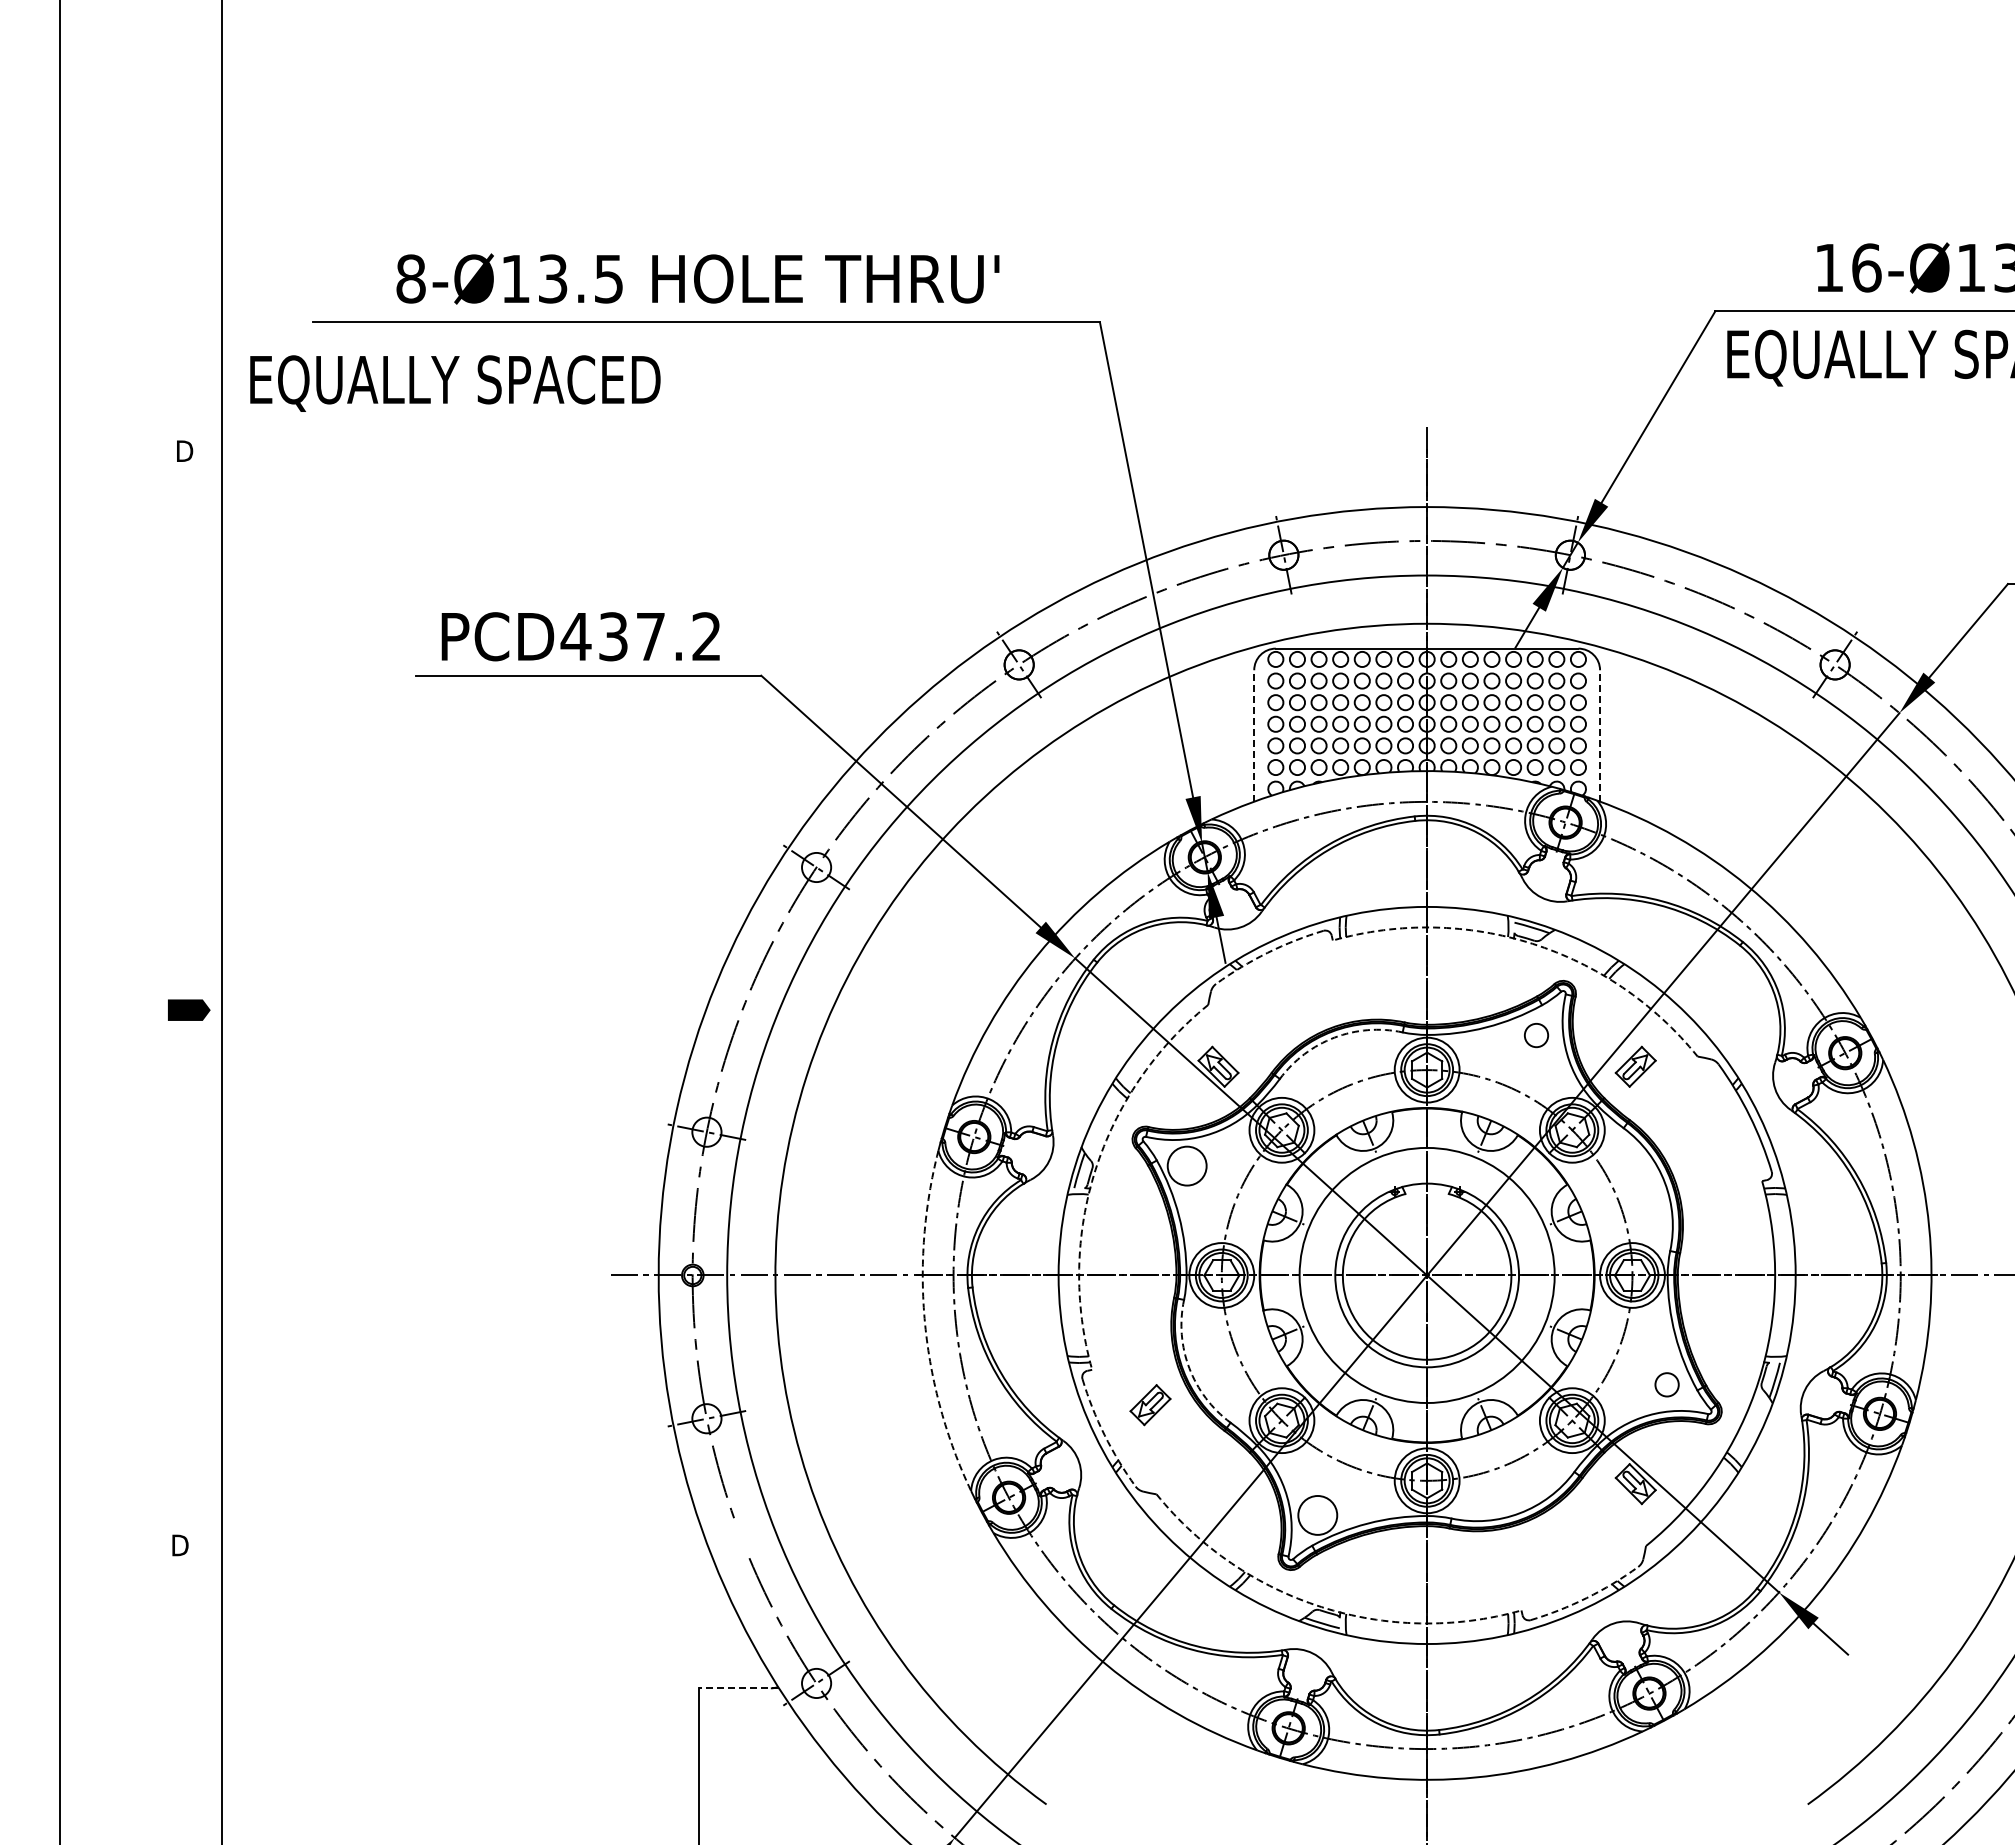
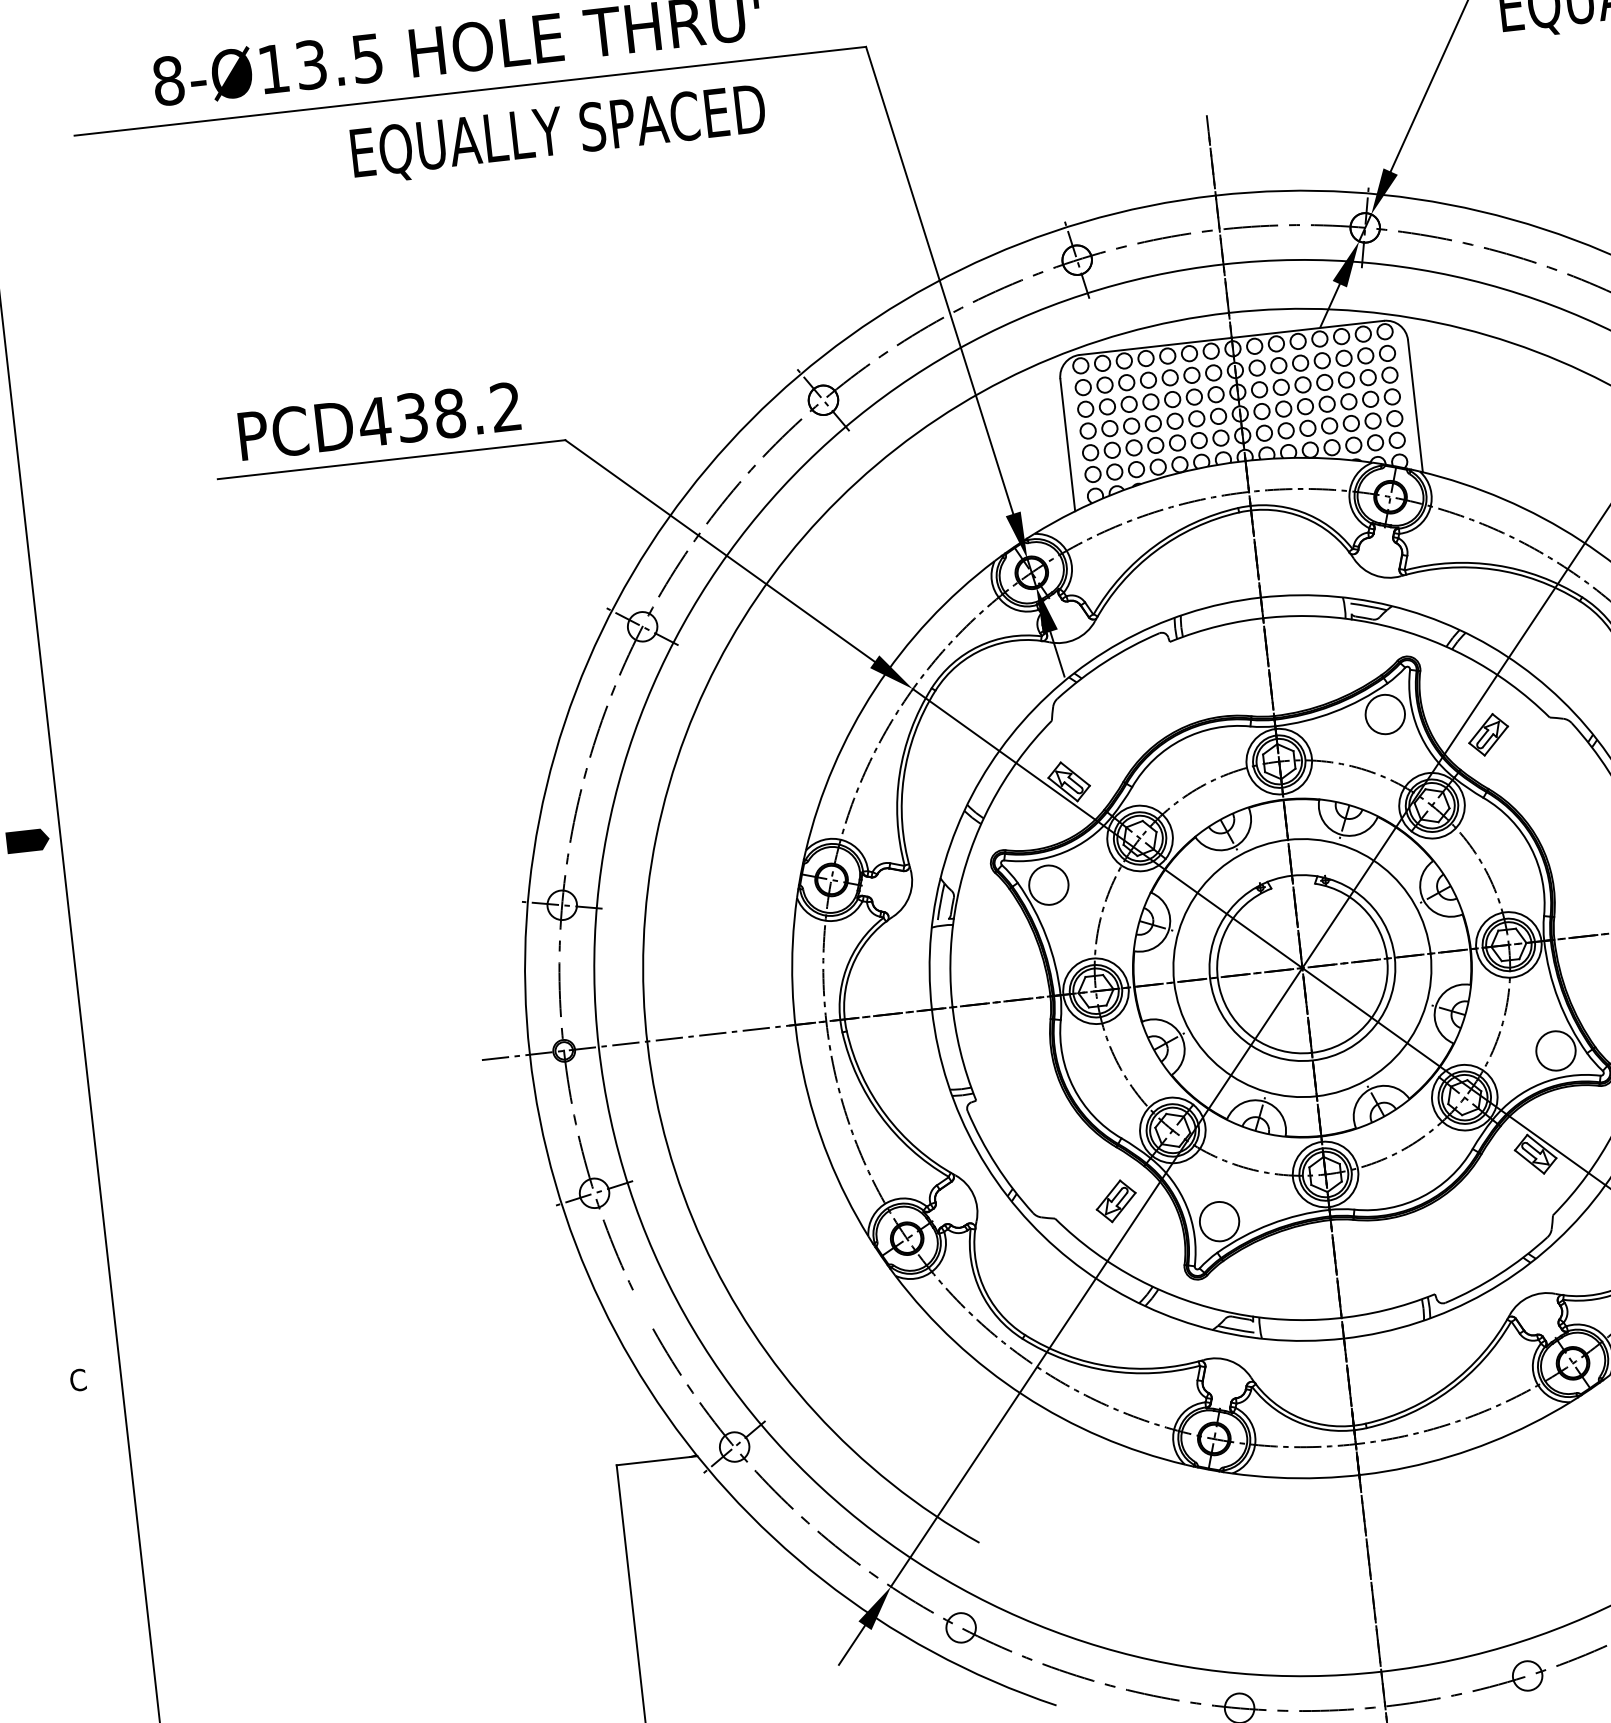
text: (455, 383) -> (558, 134), moved
text: (650, 636) -> (449, 413), PCD437.2 -> PCD438.2
line: (1254, 735) -> (1067, 444), dashed -> solid
line: (1600, 735) -> (1415, 405), dashed -> solid
arc: (1532, 943) -> (1370, 622), dashed -> solid
arc: (1267, 952) -> (1105, 661), dashed -> solid
circle: (1536, 1035) -> (1385, 714), size x1.67
arc: (1334, 1037) -> (1182, 739), dashed -> solid
arc: (1095, 1169) -> (957, 898), dashed -> solid
arc: (925, 1323) -> (803, 1072), dashed -> solid
arc: (1189, 1368) -> (1074, 1088), dashed -> solid
circle: (1666, 1384) -> (1555, 1050), size x1.67
part: (1150, 1405) -> (1116, 1201), moved
arc: (1104, 1435) -> (996, 1165), dashed -> solid
text: (179, 1545) -> (78, 1380), D -> C
arc: (1586, 1598) -> (1499, 1274), dashed -> solid
arc: (1321, 1607) -> (1233, 1313), dashed -> solid
line: (738, 1688) -> (656, 1460), dashed -> solid

